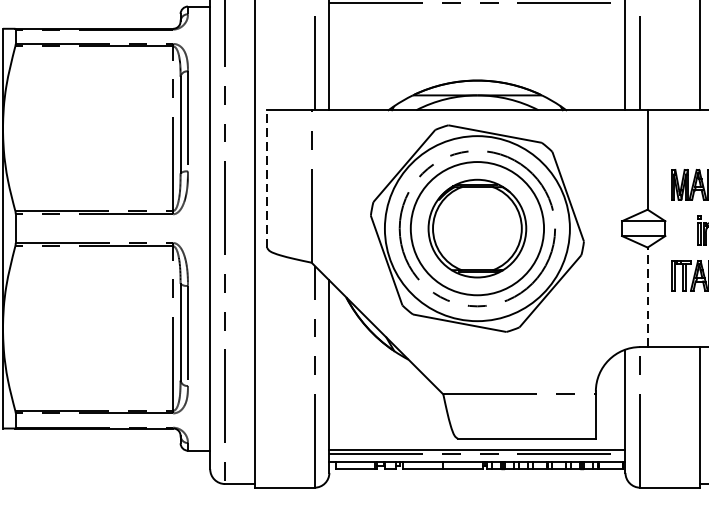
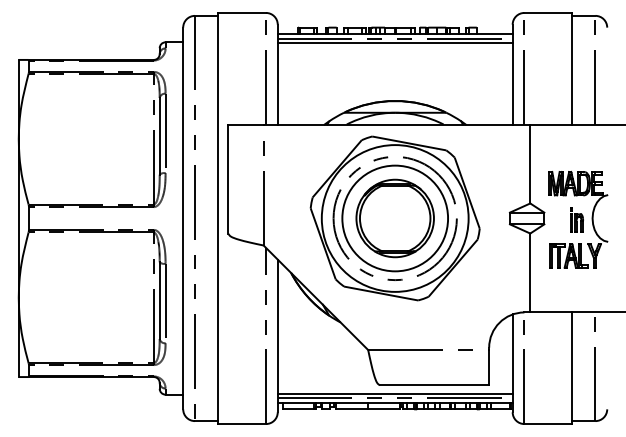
line: (476, 8) -> (394, 43), added
line: (267, 179) -> (228, 179), dashed -> solid
line: (647, 296) -> (530, 272), dashed -> solid

